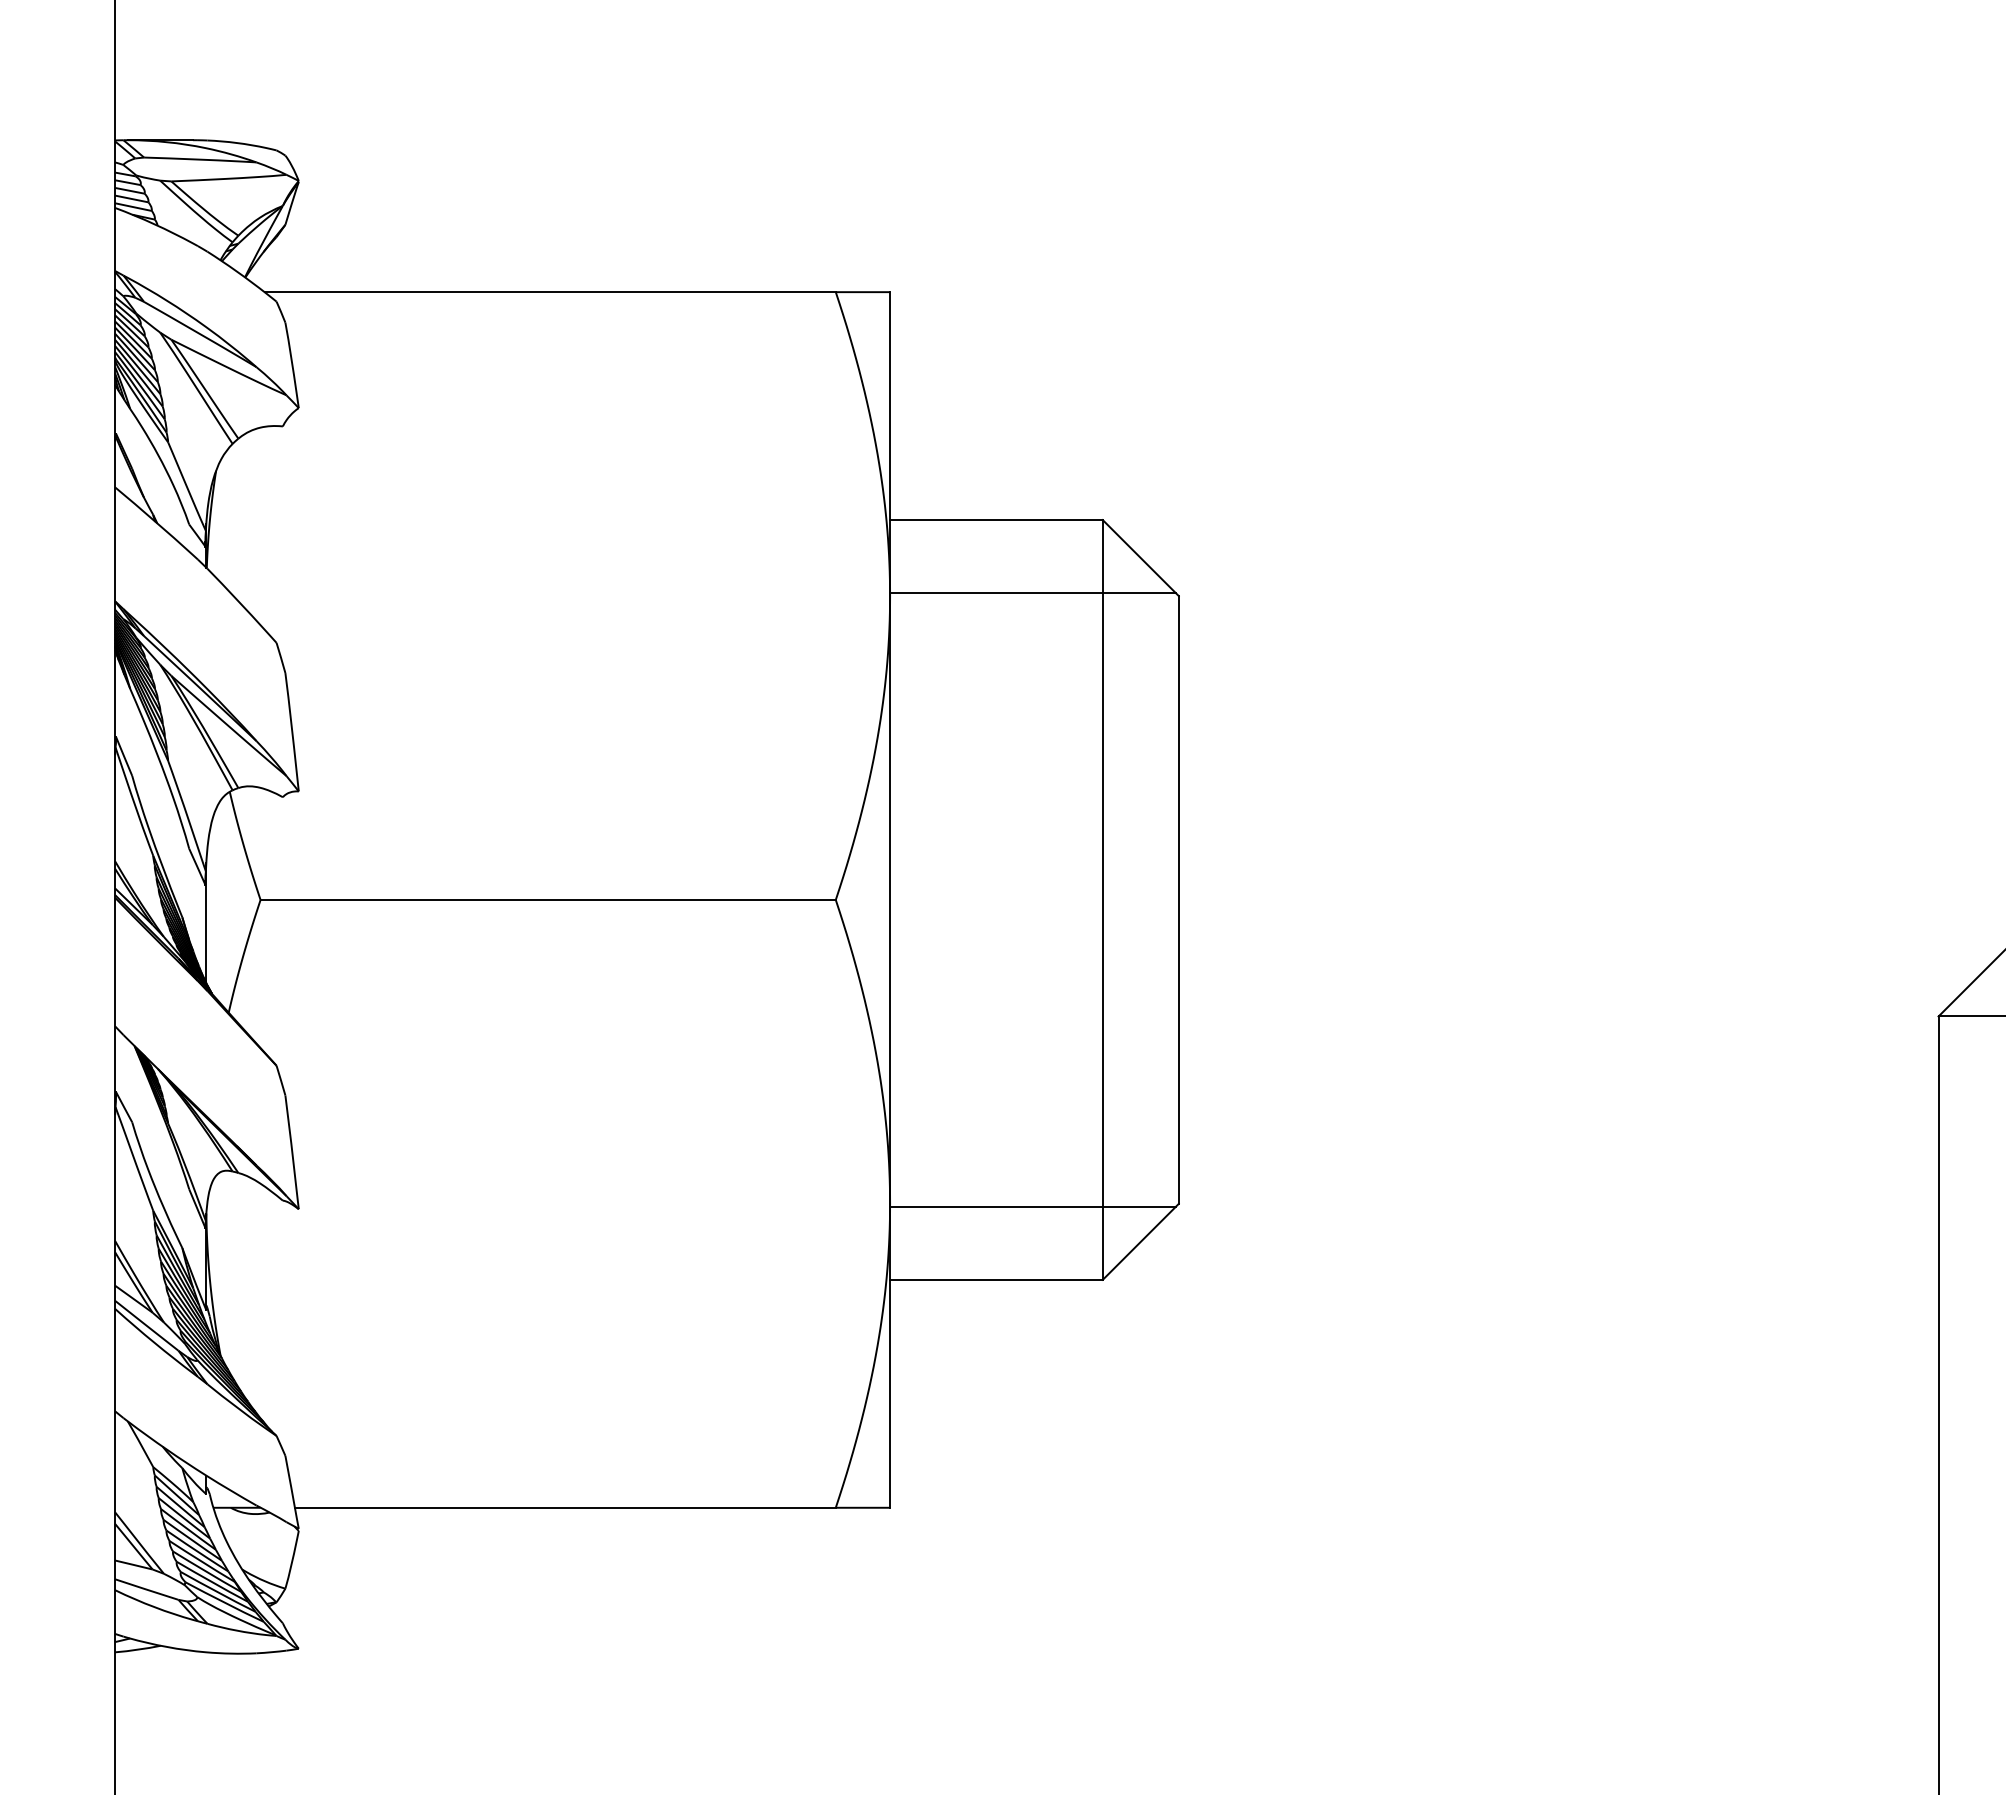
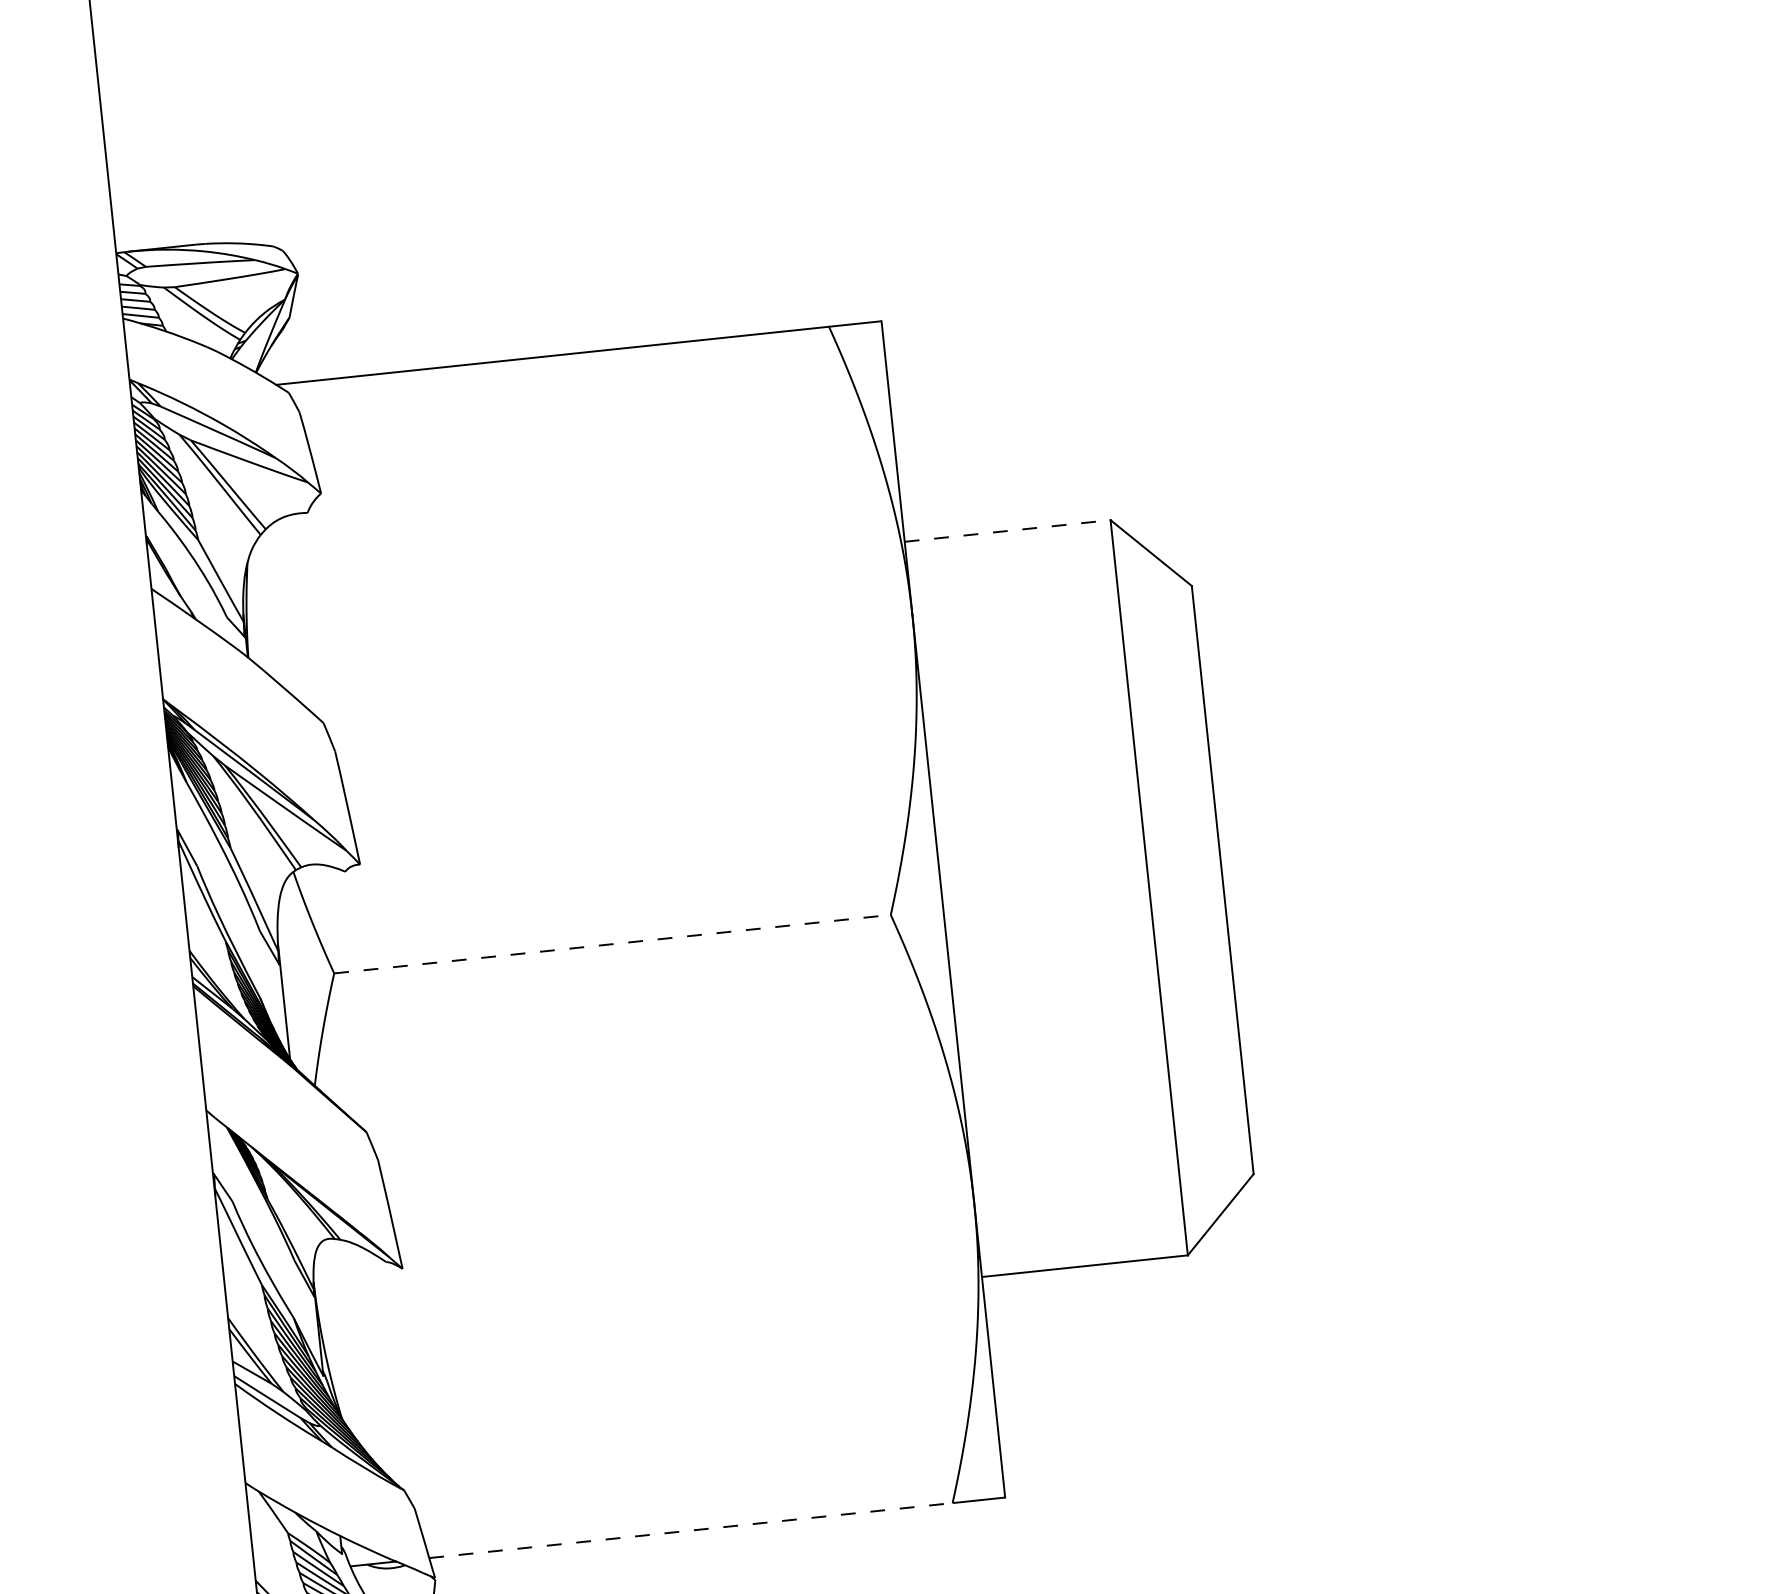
line: (996, 520) -> (1007, 531), solid -> dashed
line: (1032, 592) -> (1049, 597), removed
line: (548, 899) -> (612, 943), solid -> dashed
line: (1032, 1207) -> (1112, 1192), removed
line: (565, 1507) -> (691, 1530), solid -> dashed

